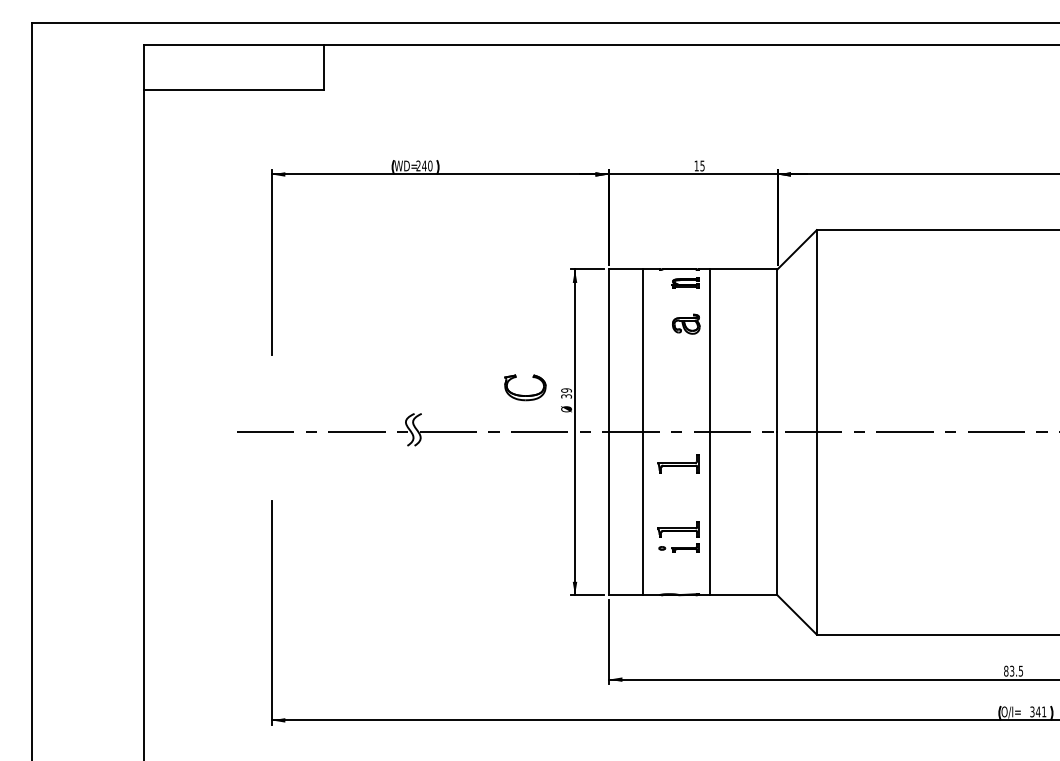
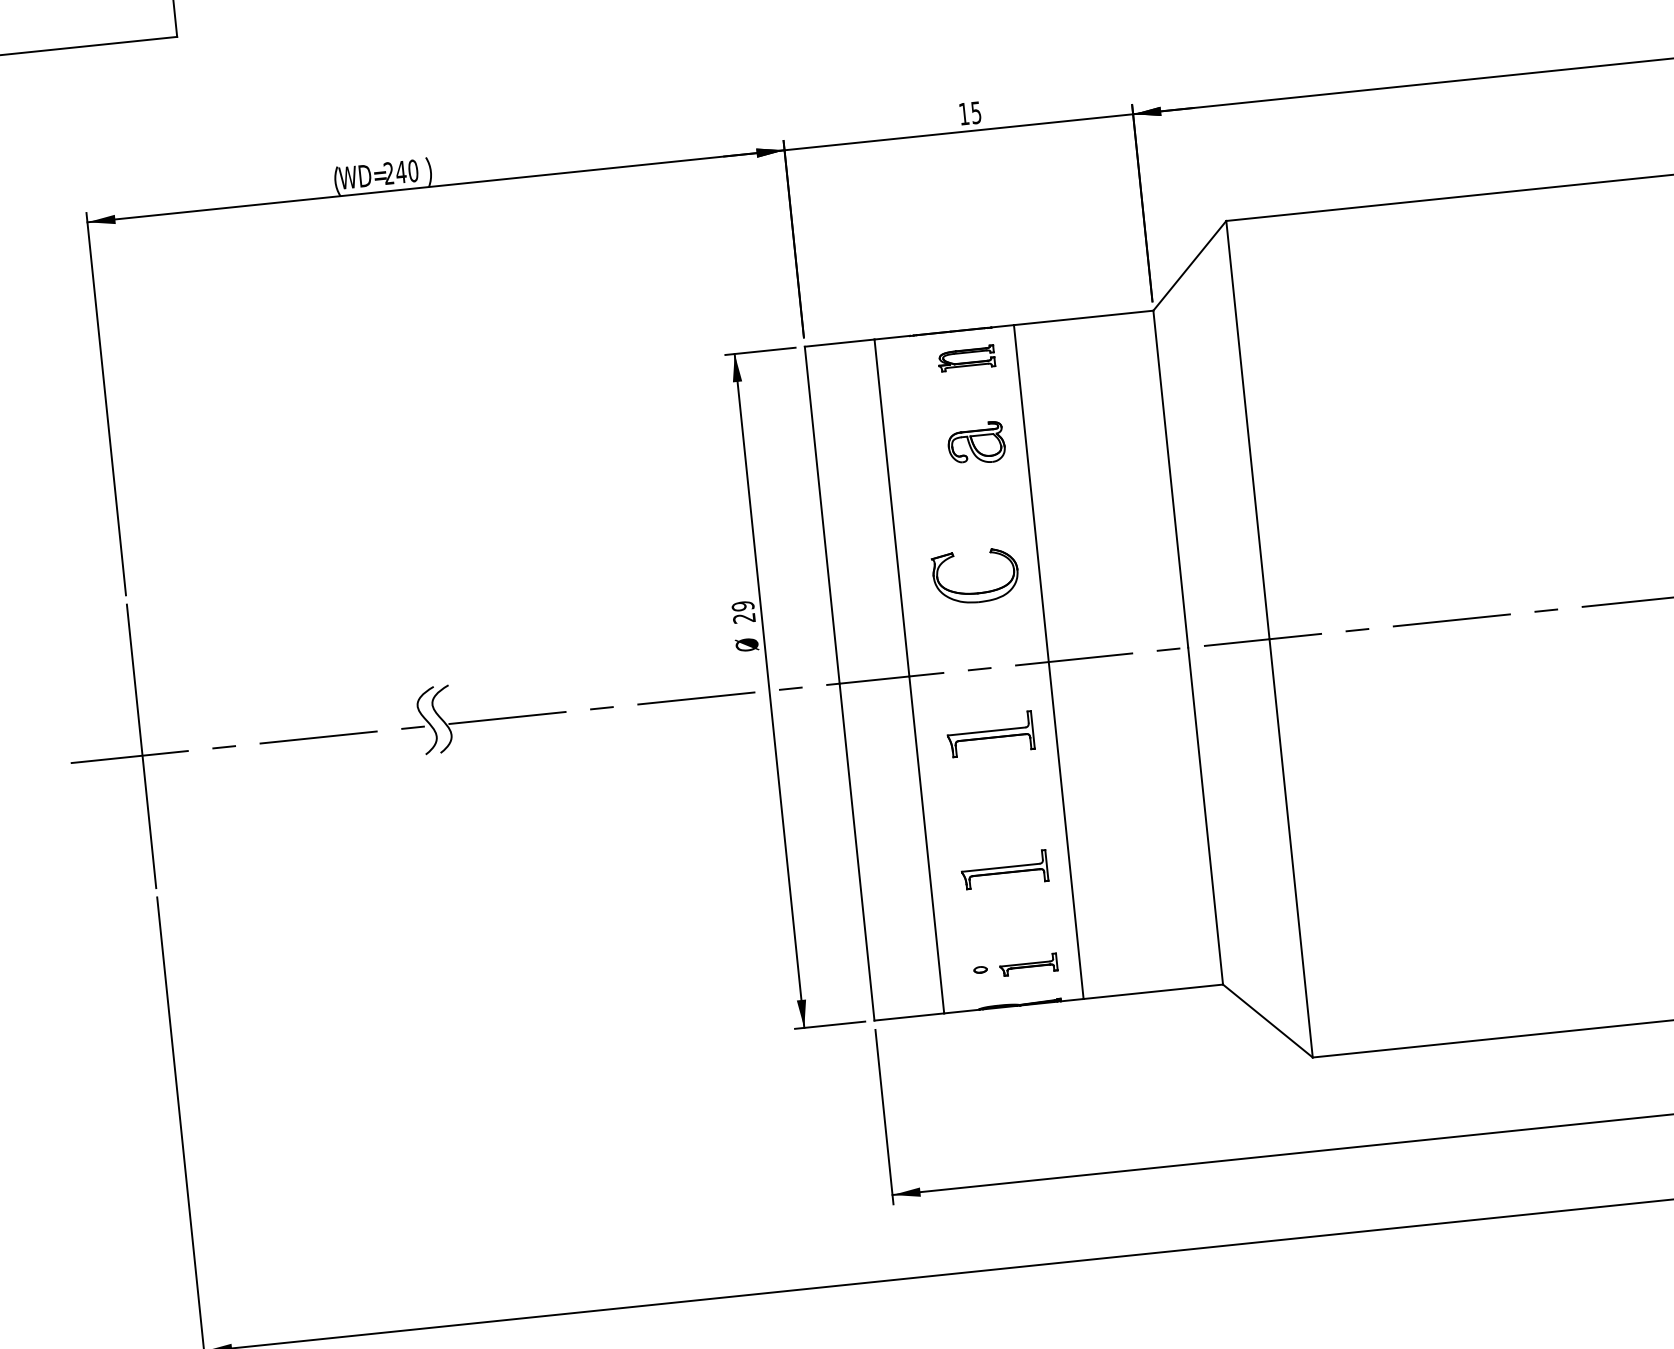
part: (525, 395) -> (977, 592), moved
text: (566, 396) -> (744, 618), 39 -> 29
line: (271, 427) -> (140, 745), added
part: (678, 547) -> (1014, 964), moved

